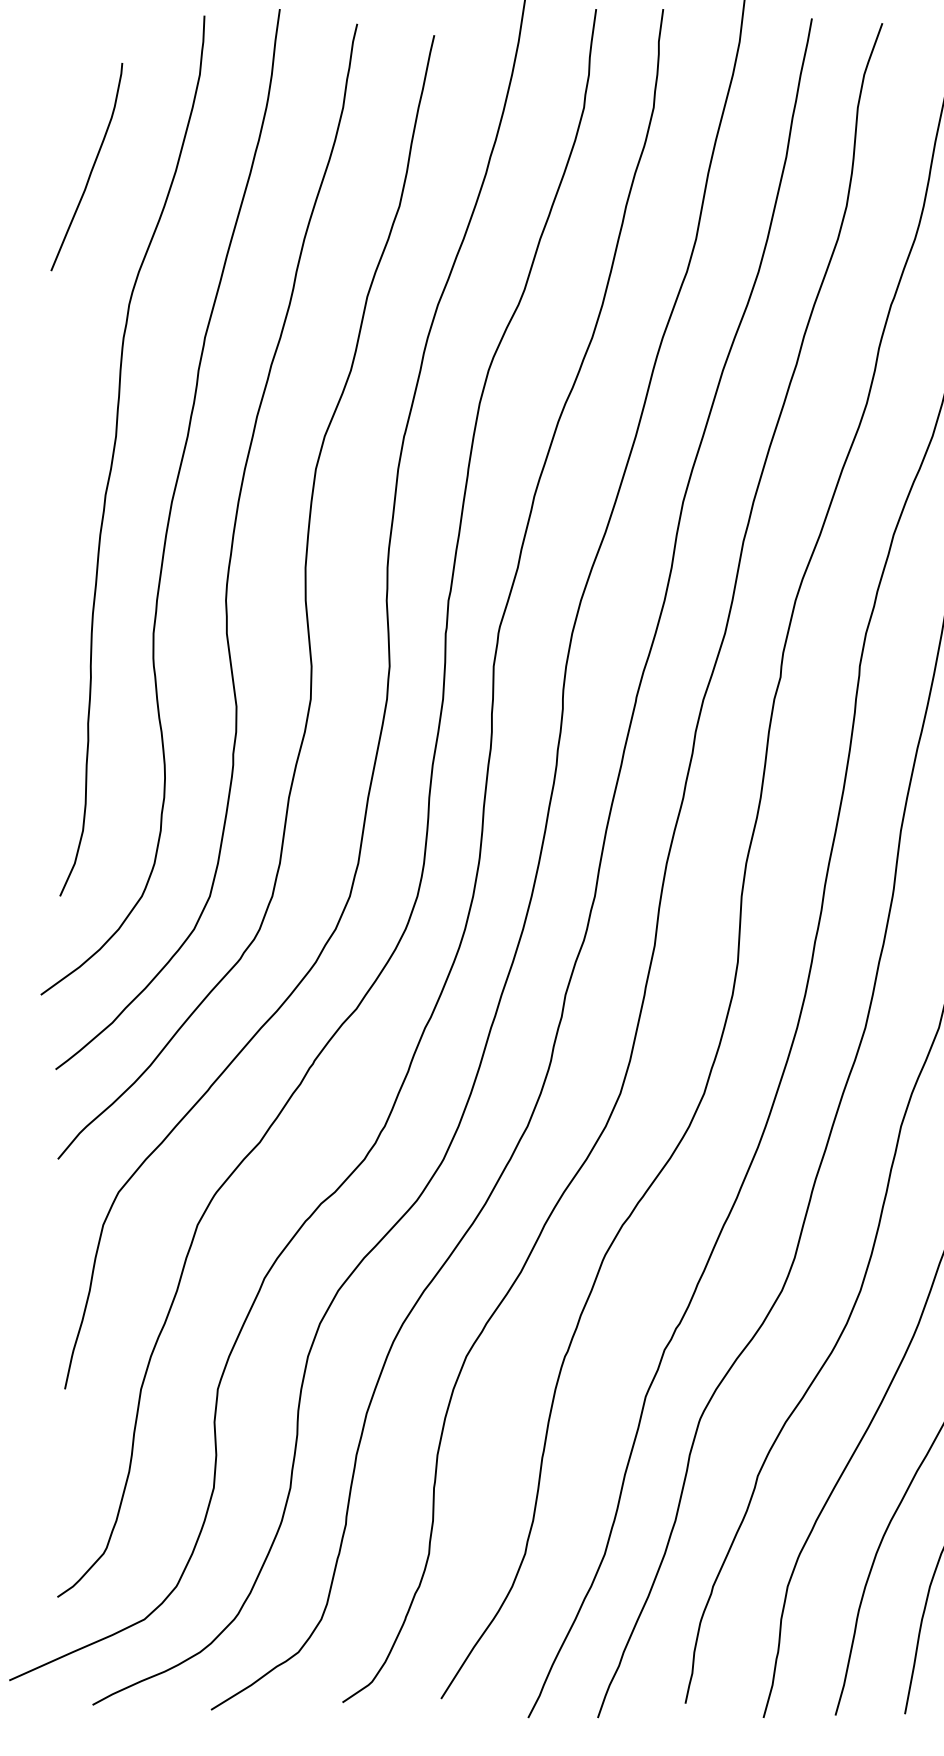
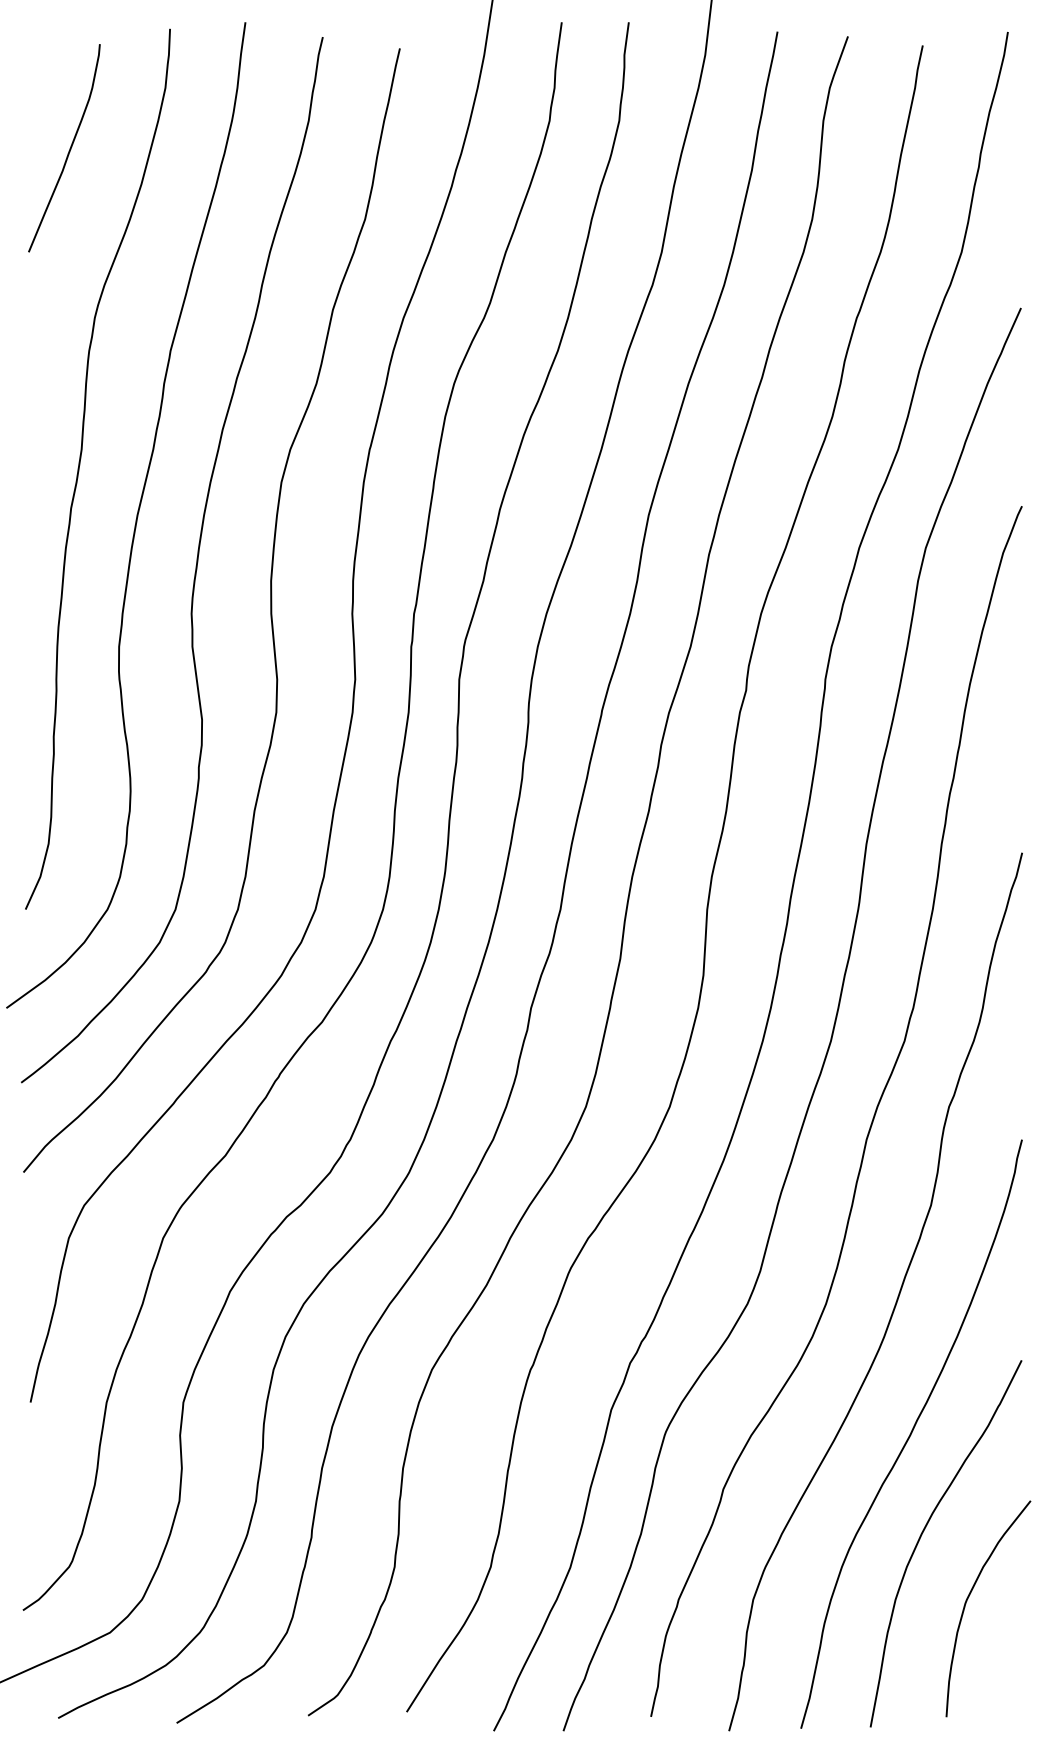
curve: (91, 167) -> (69, 148), moved

